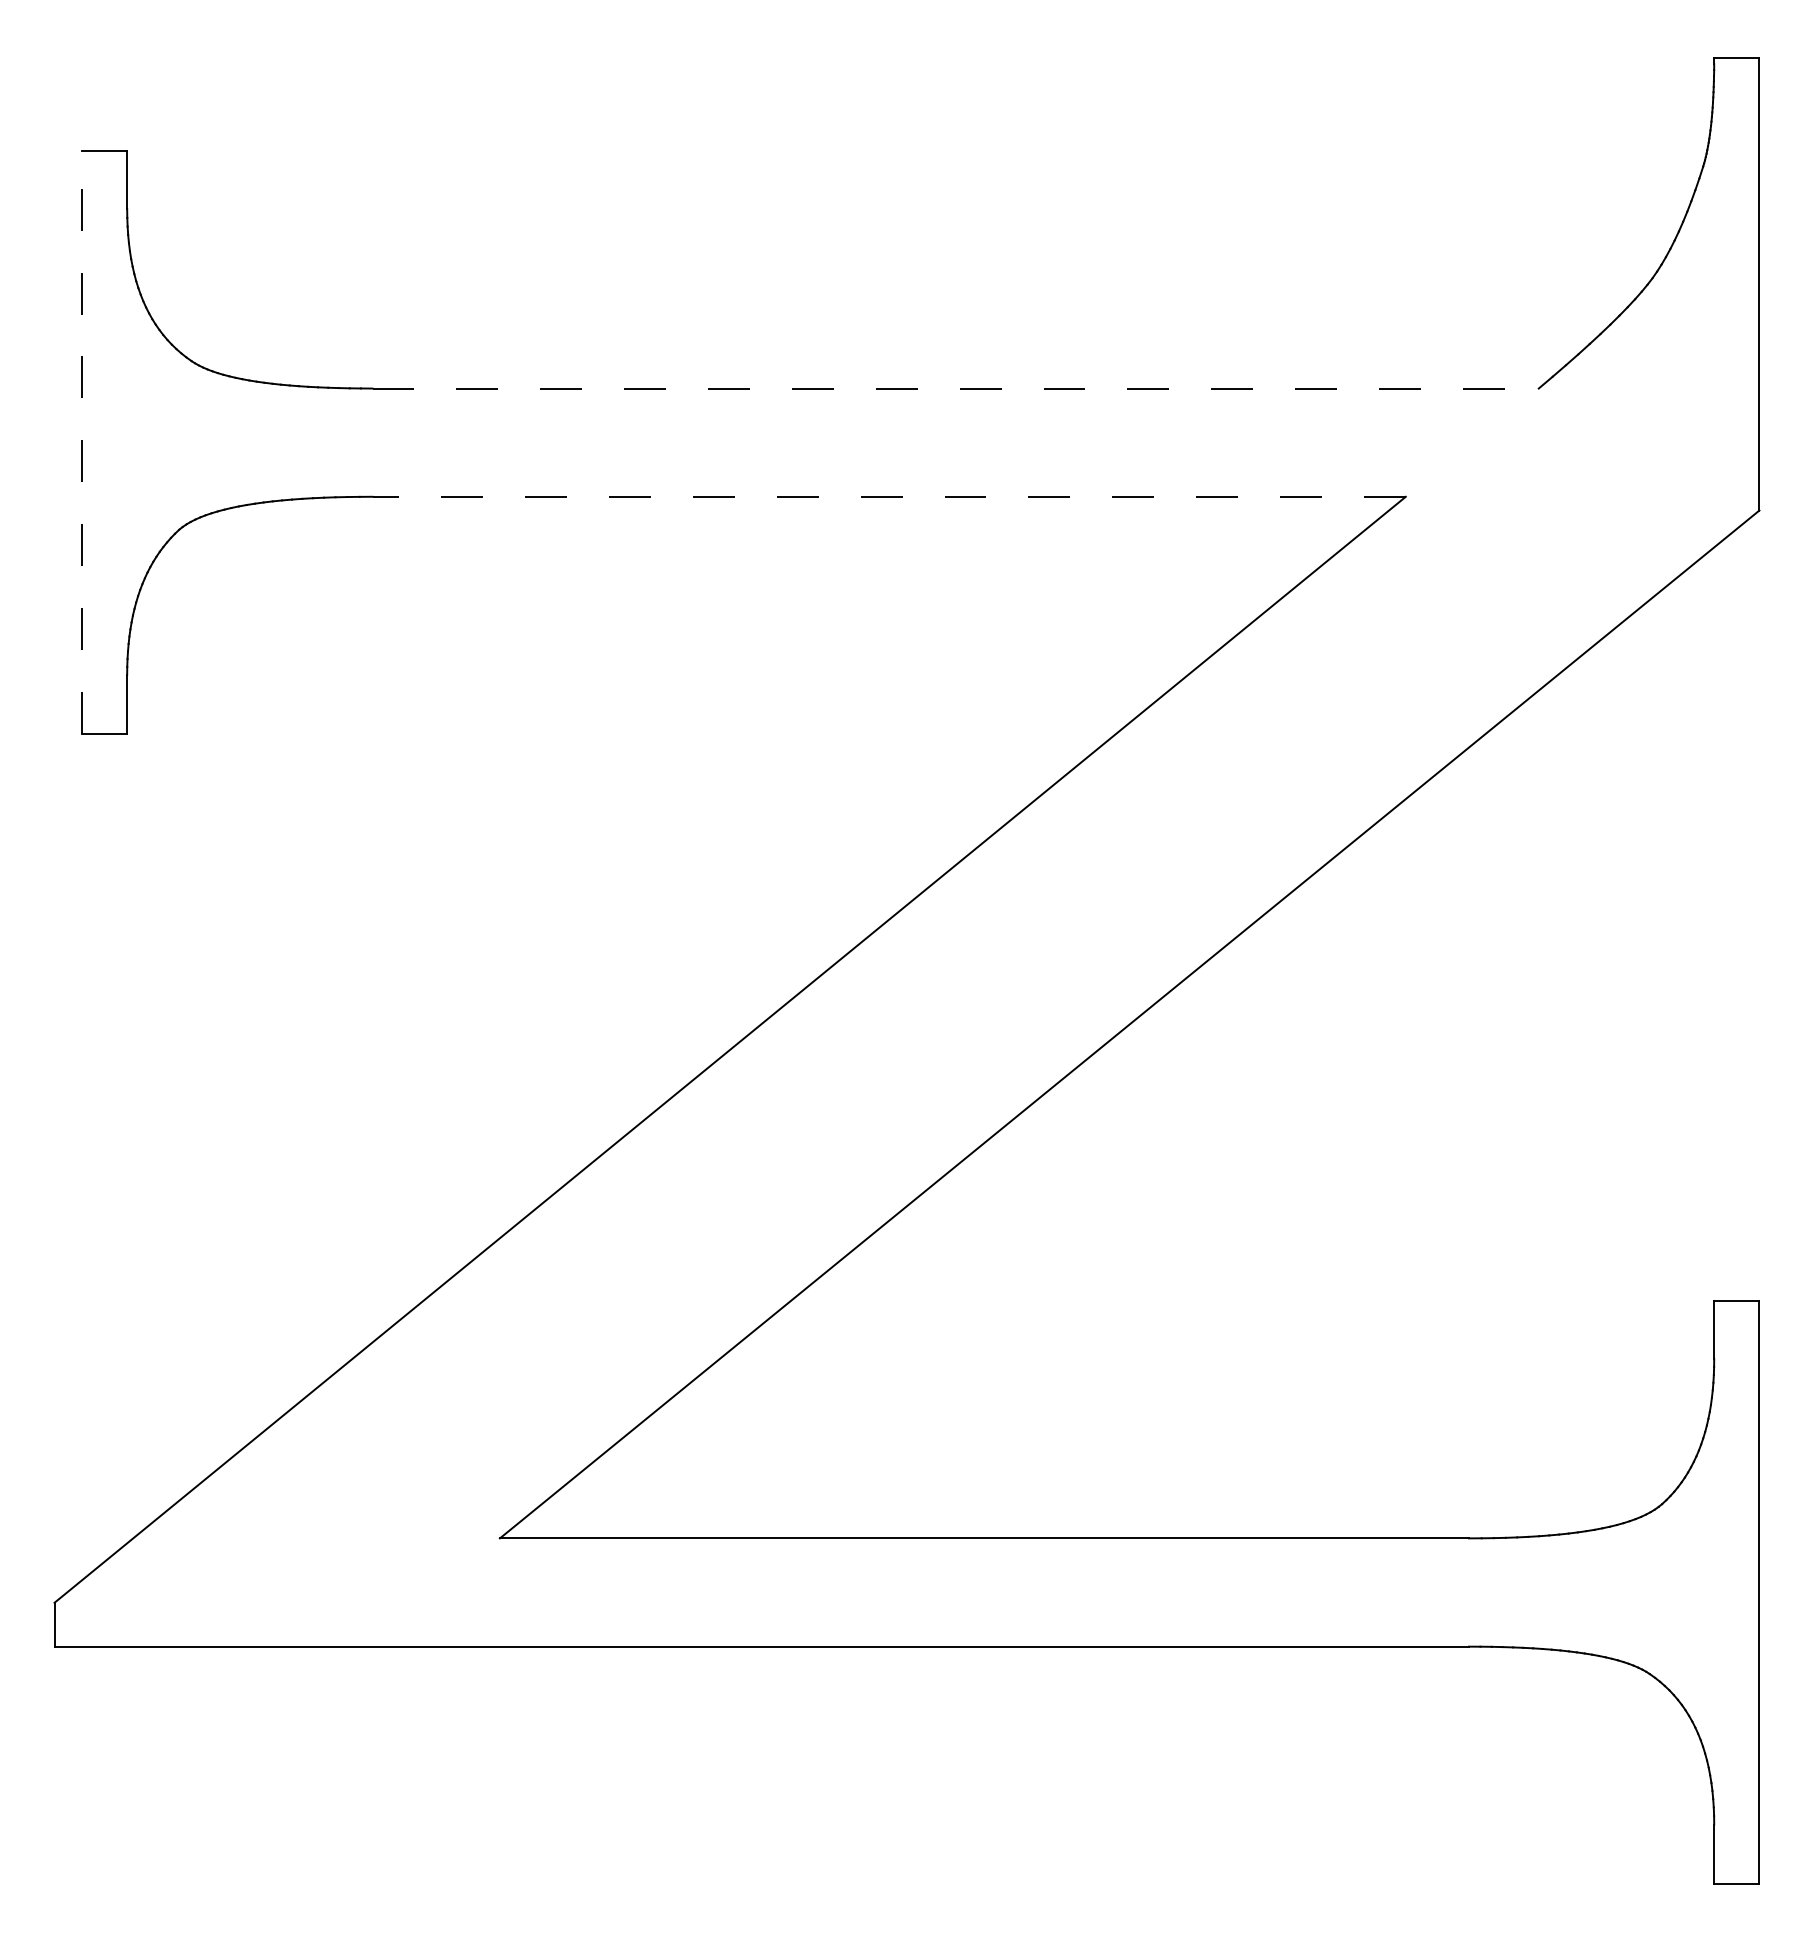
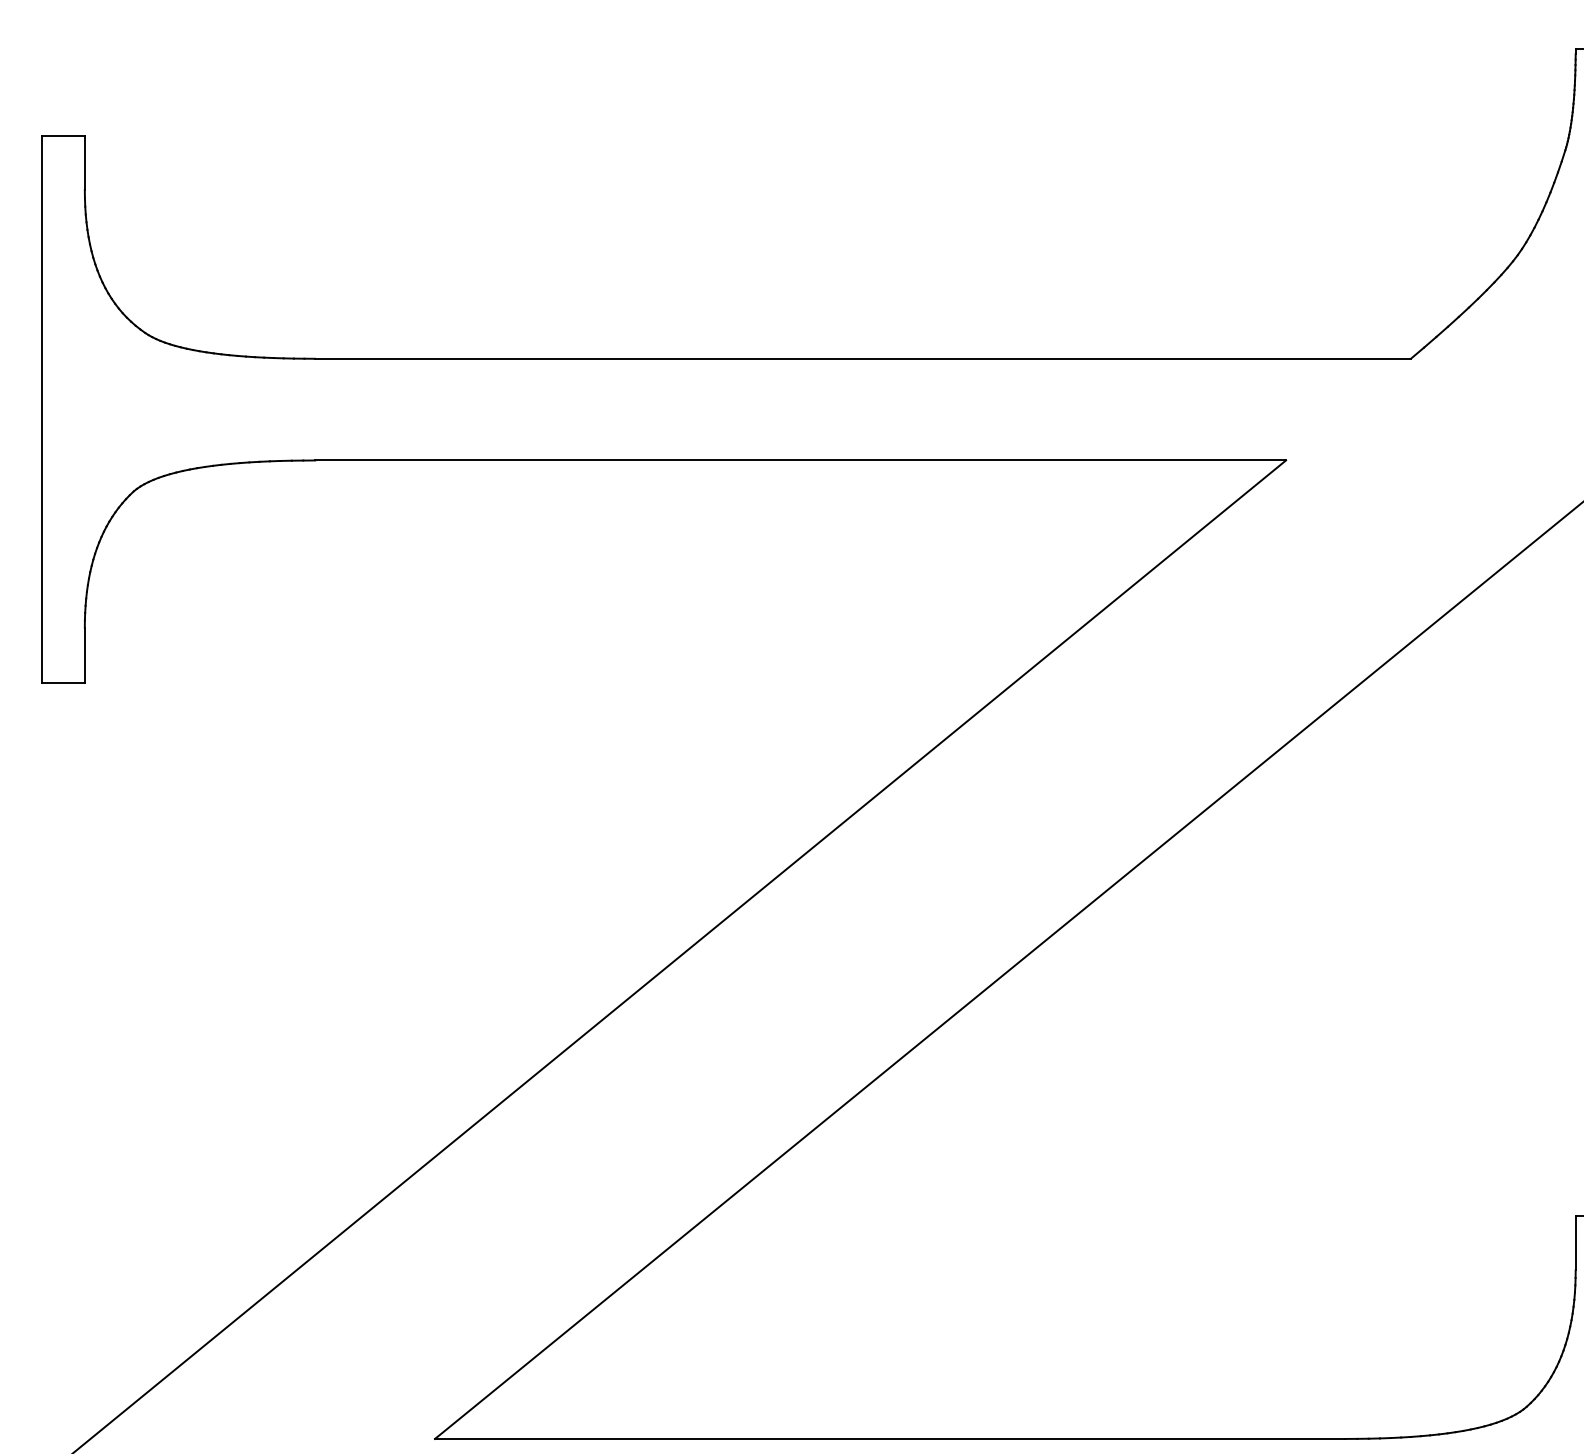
line: (956, 388) -> (863, 358), dashed -> solid
line: (81, 442) -> (41, 409), dashed -> solid
line: (889, 496) -> (800, 460), dashed -> solid

